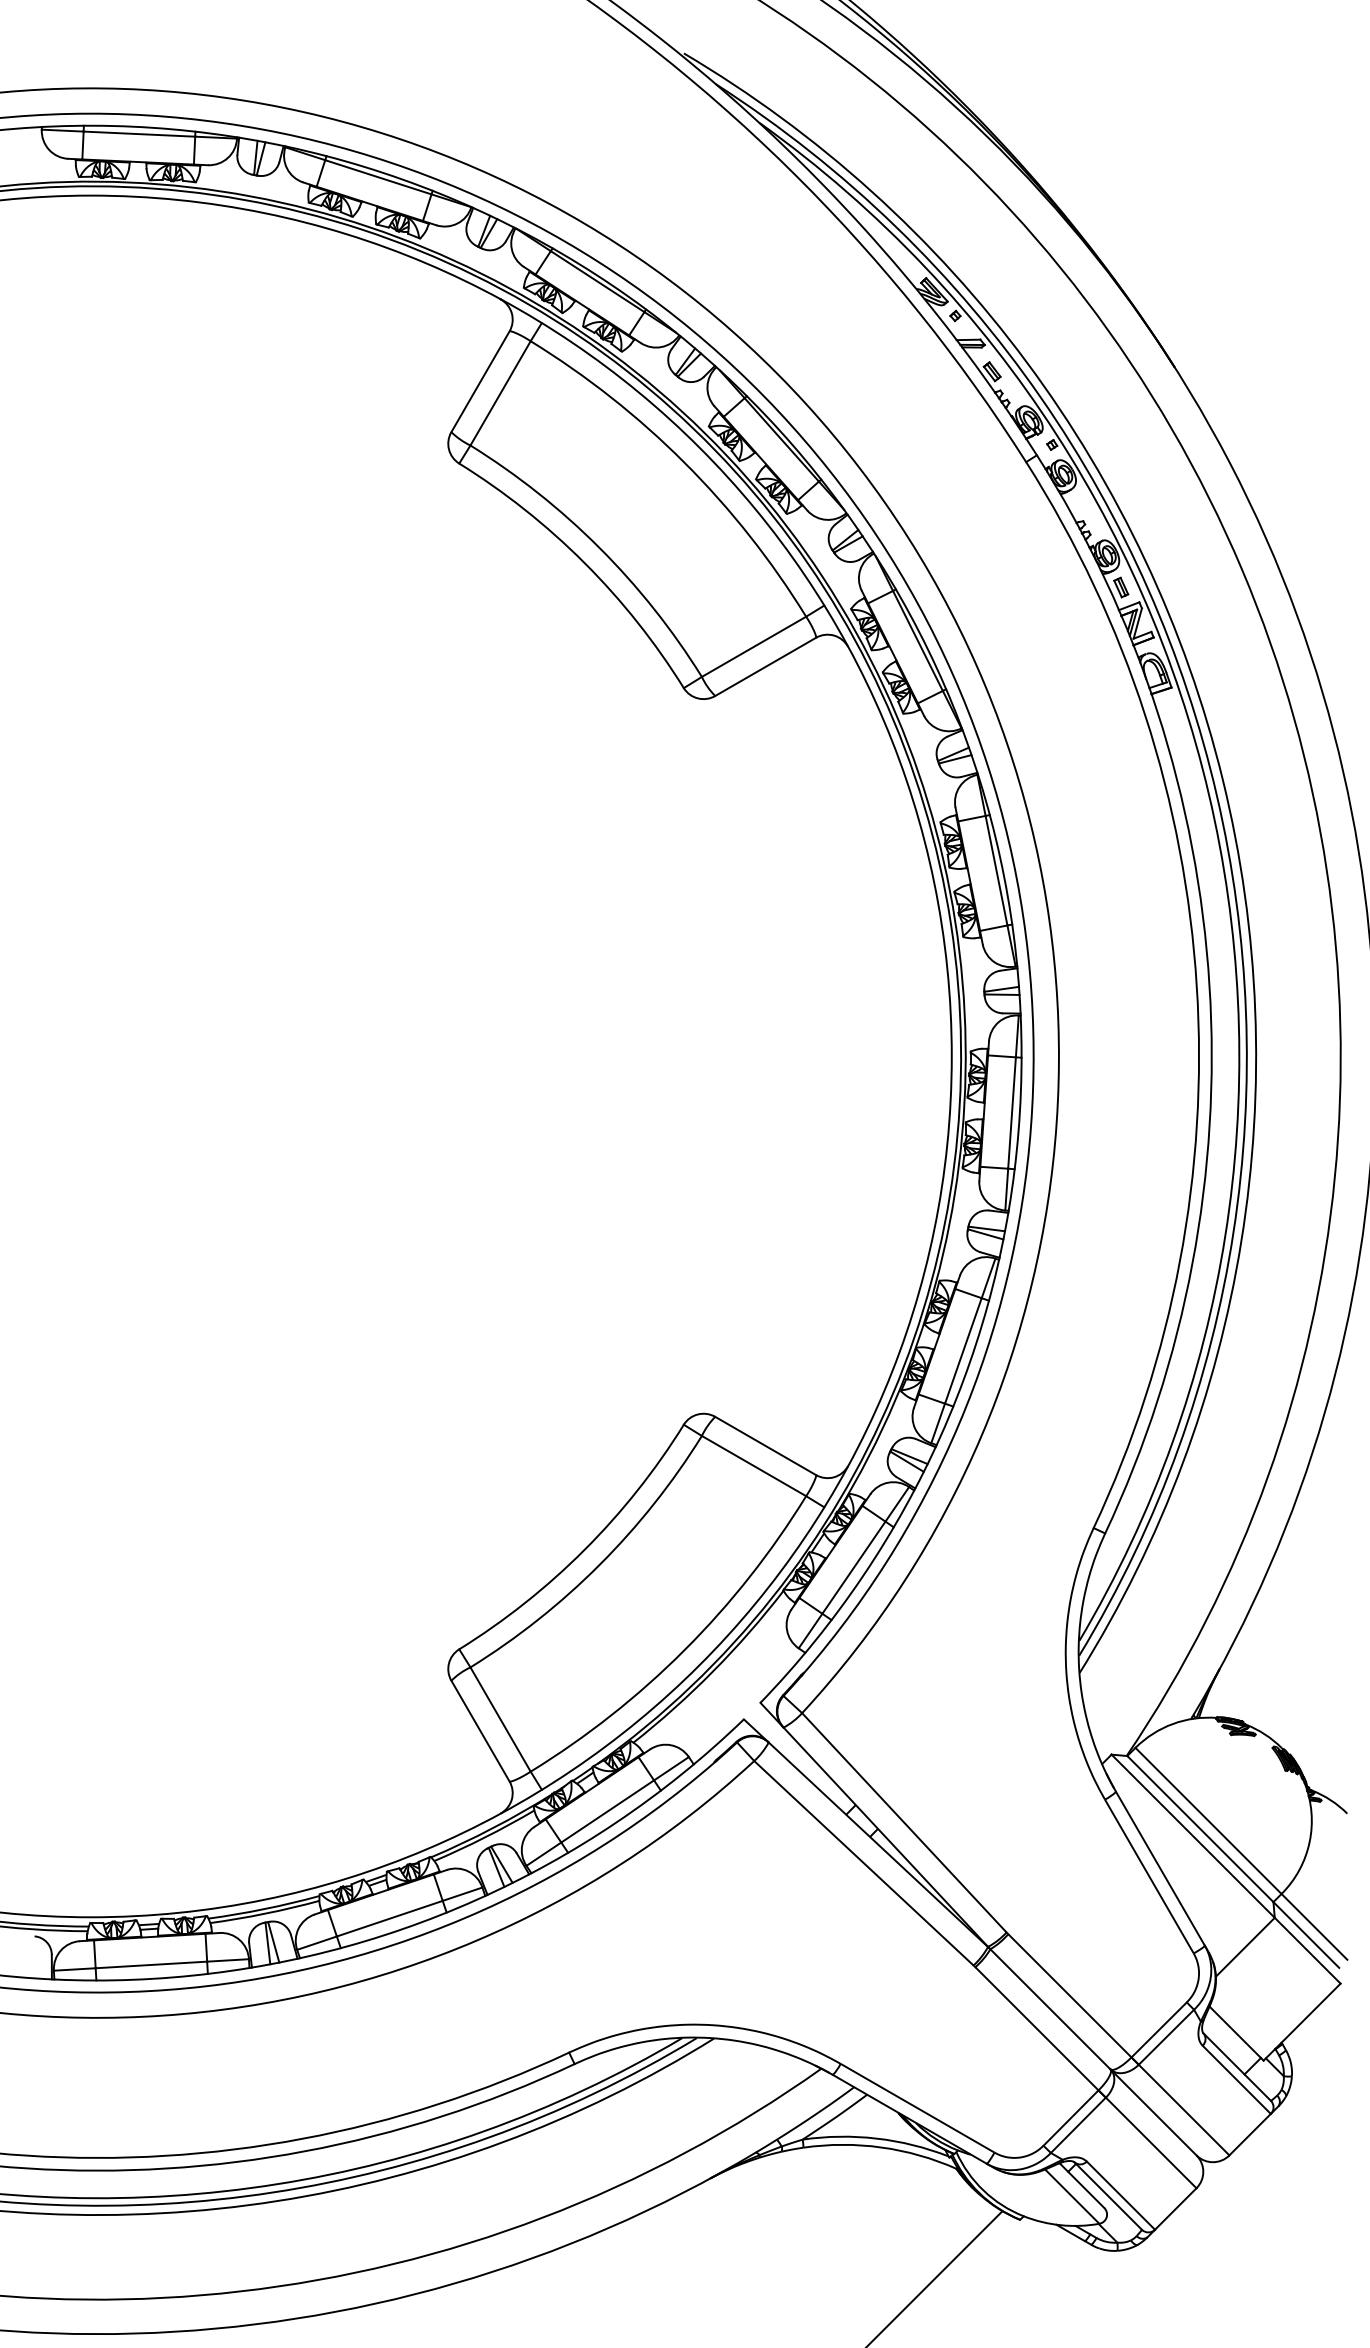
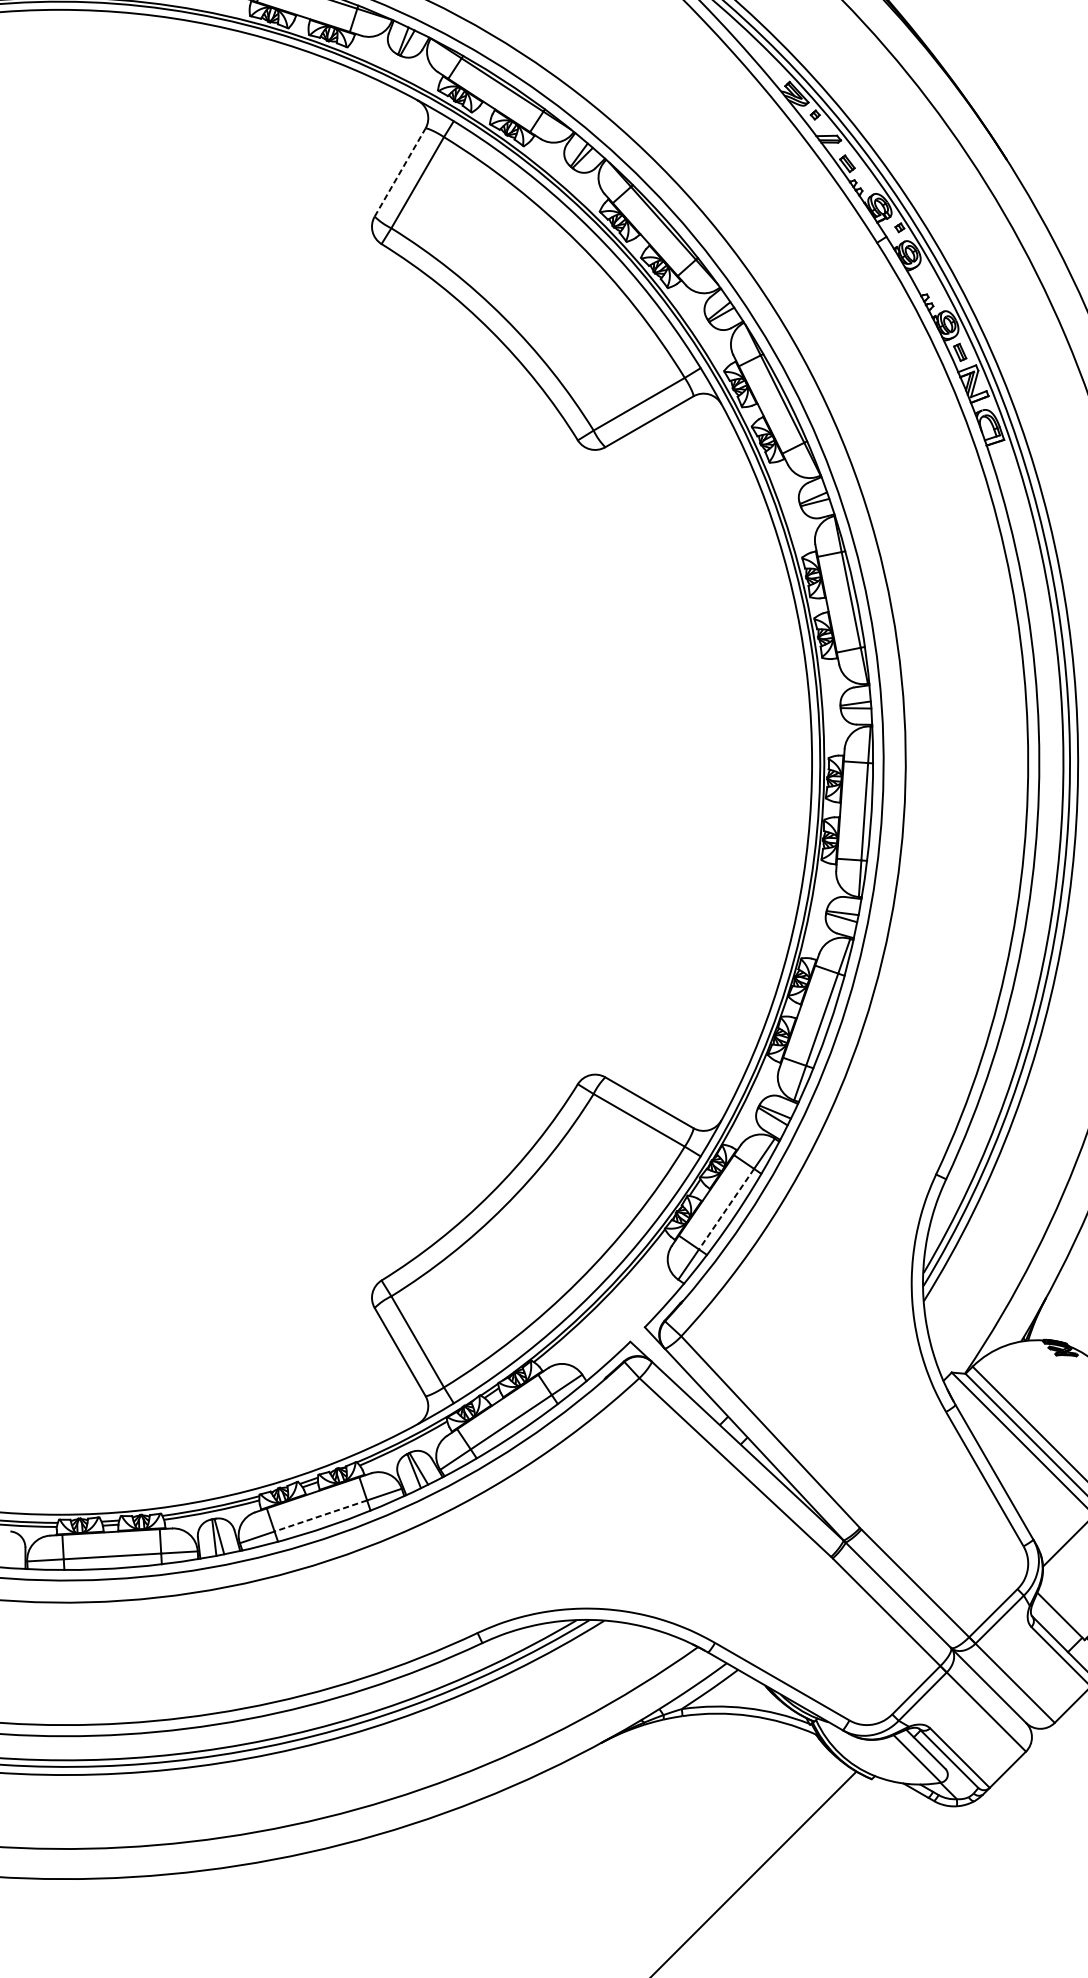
line: (480, 381) -> (400, 172), solid -> dashed
line: (853, 1567) -> (726, 1209), solid -> dashed
line: (389, 1918) -> (320, 1515), solid -> dashed

